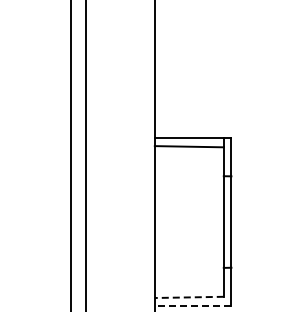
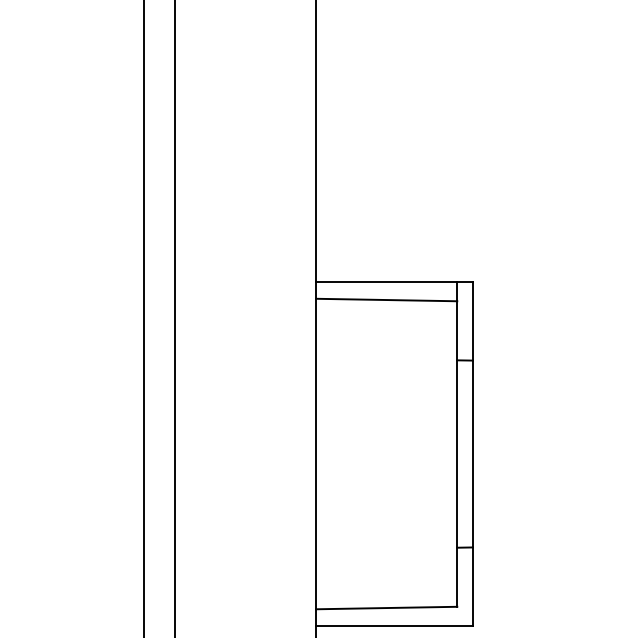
line: (188, 297) -> (385, 608), dashed -> solid
line: (192, 306) -> (393, 626), dashed -> solid

